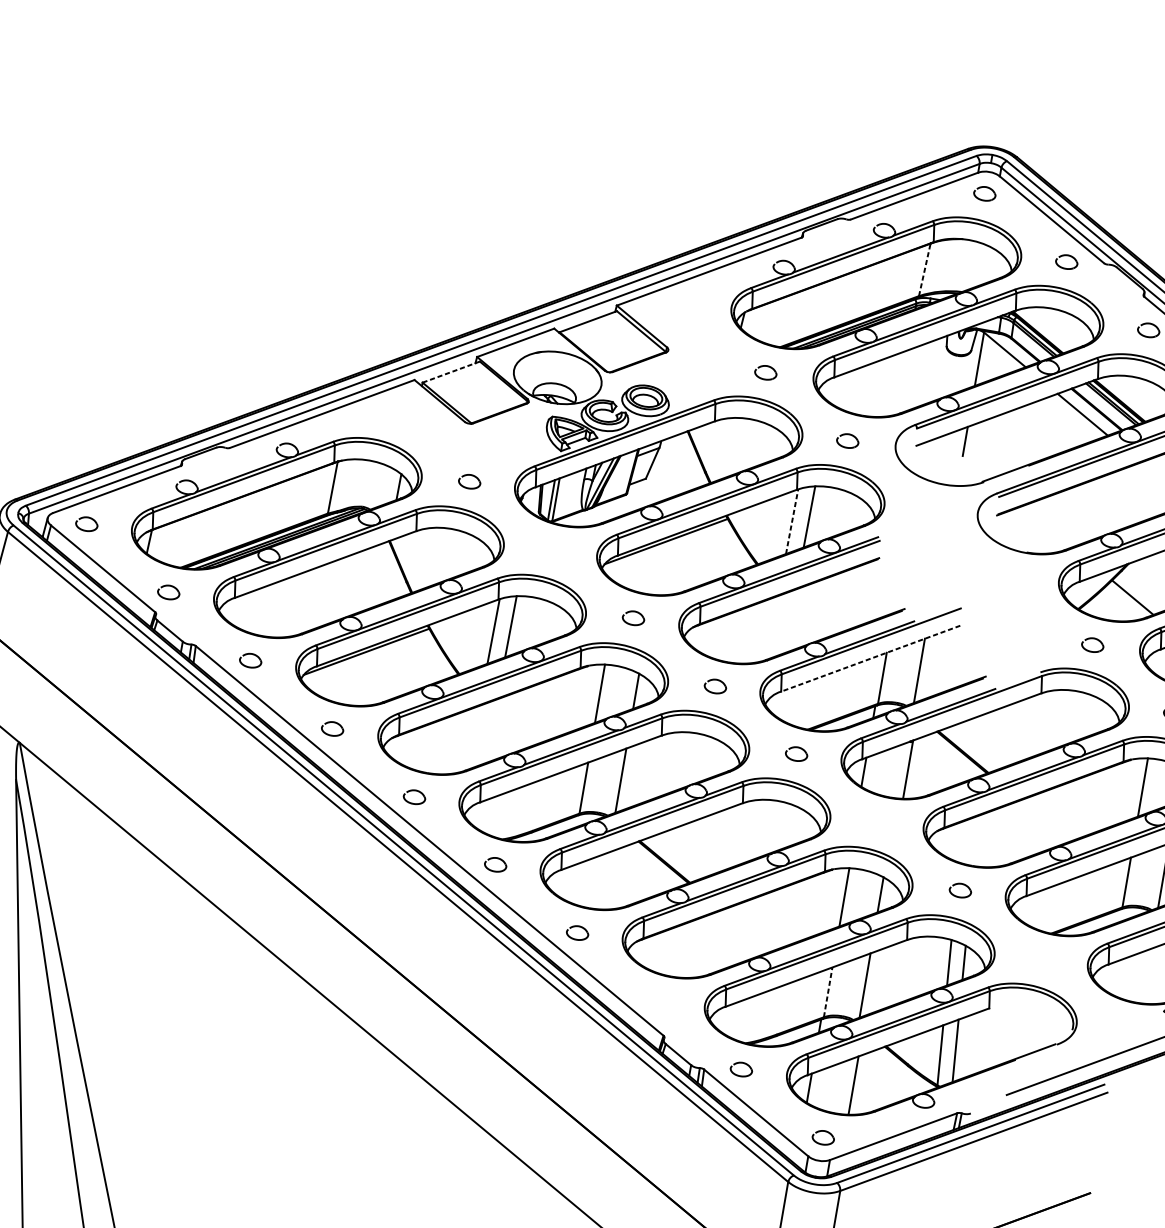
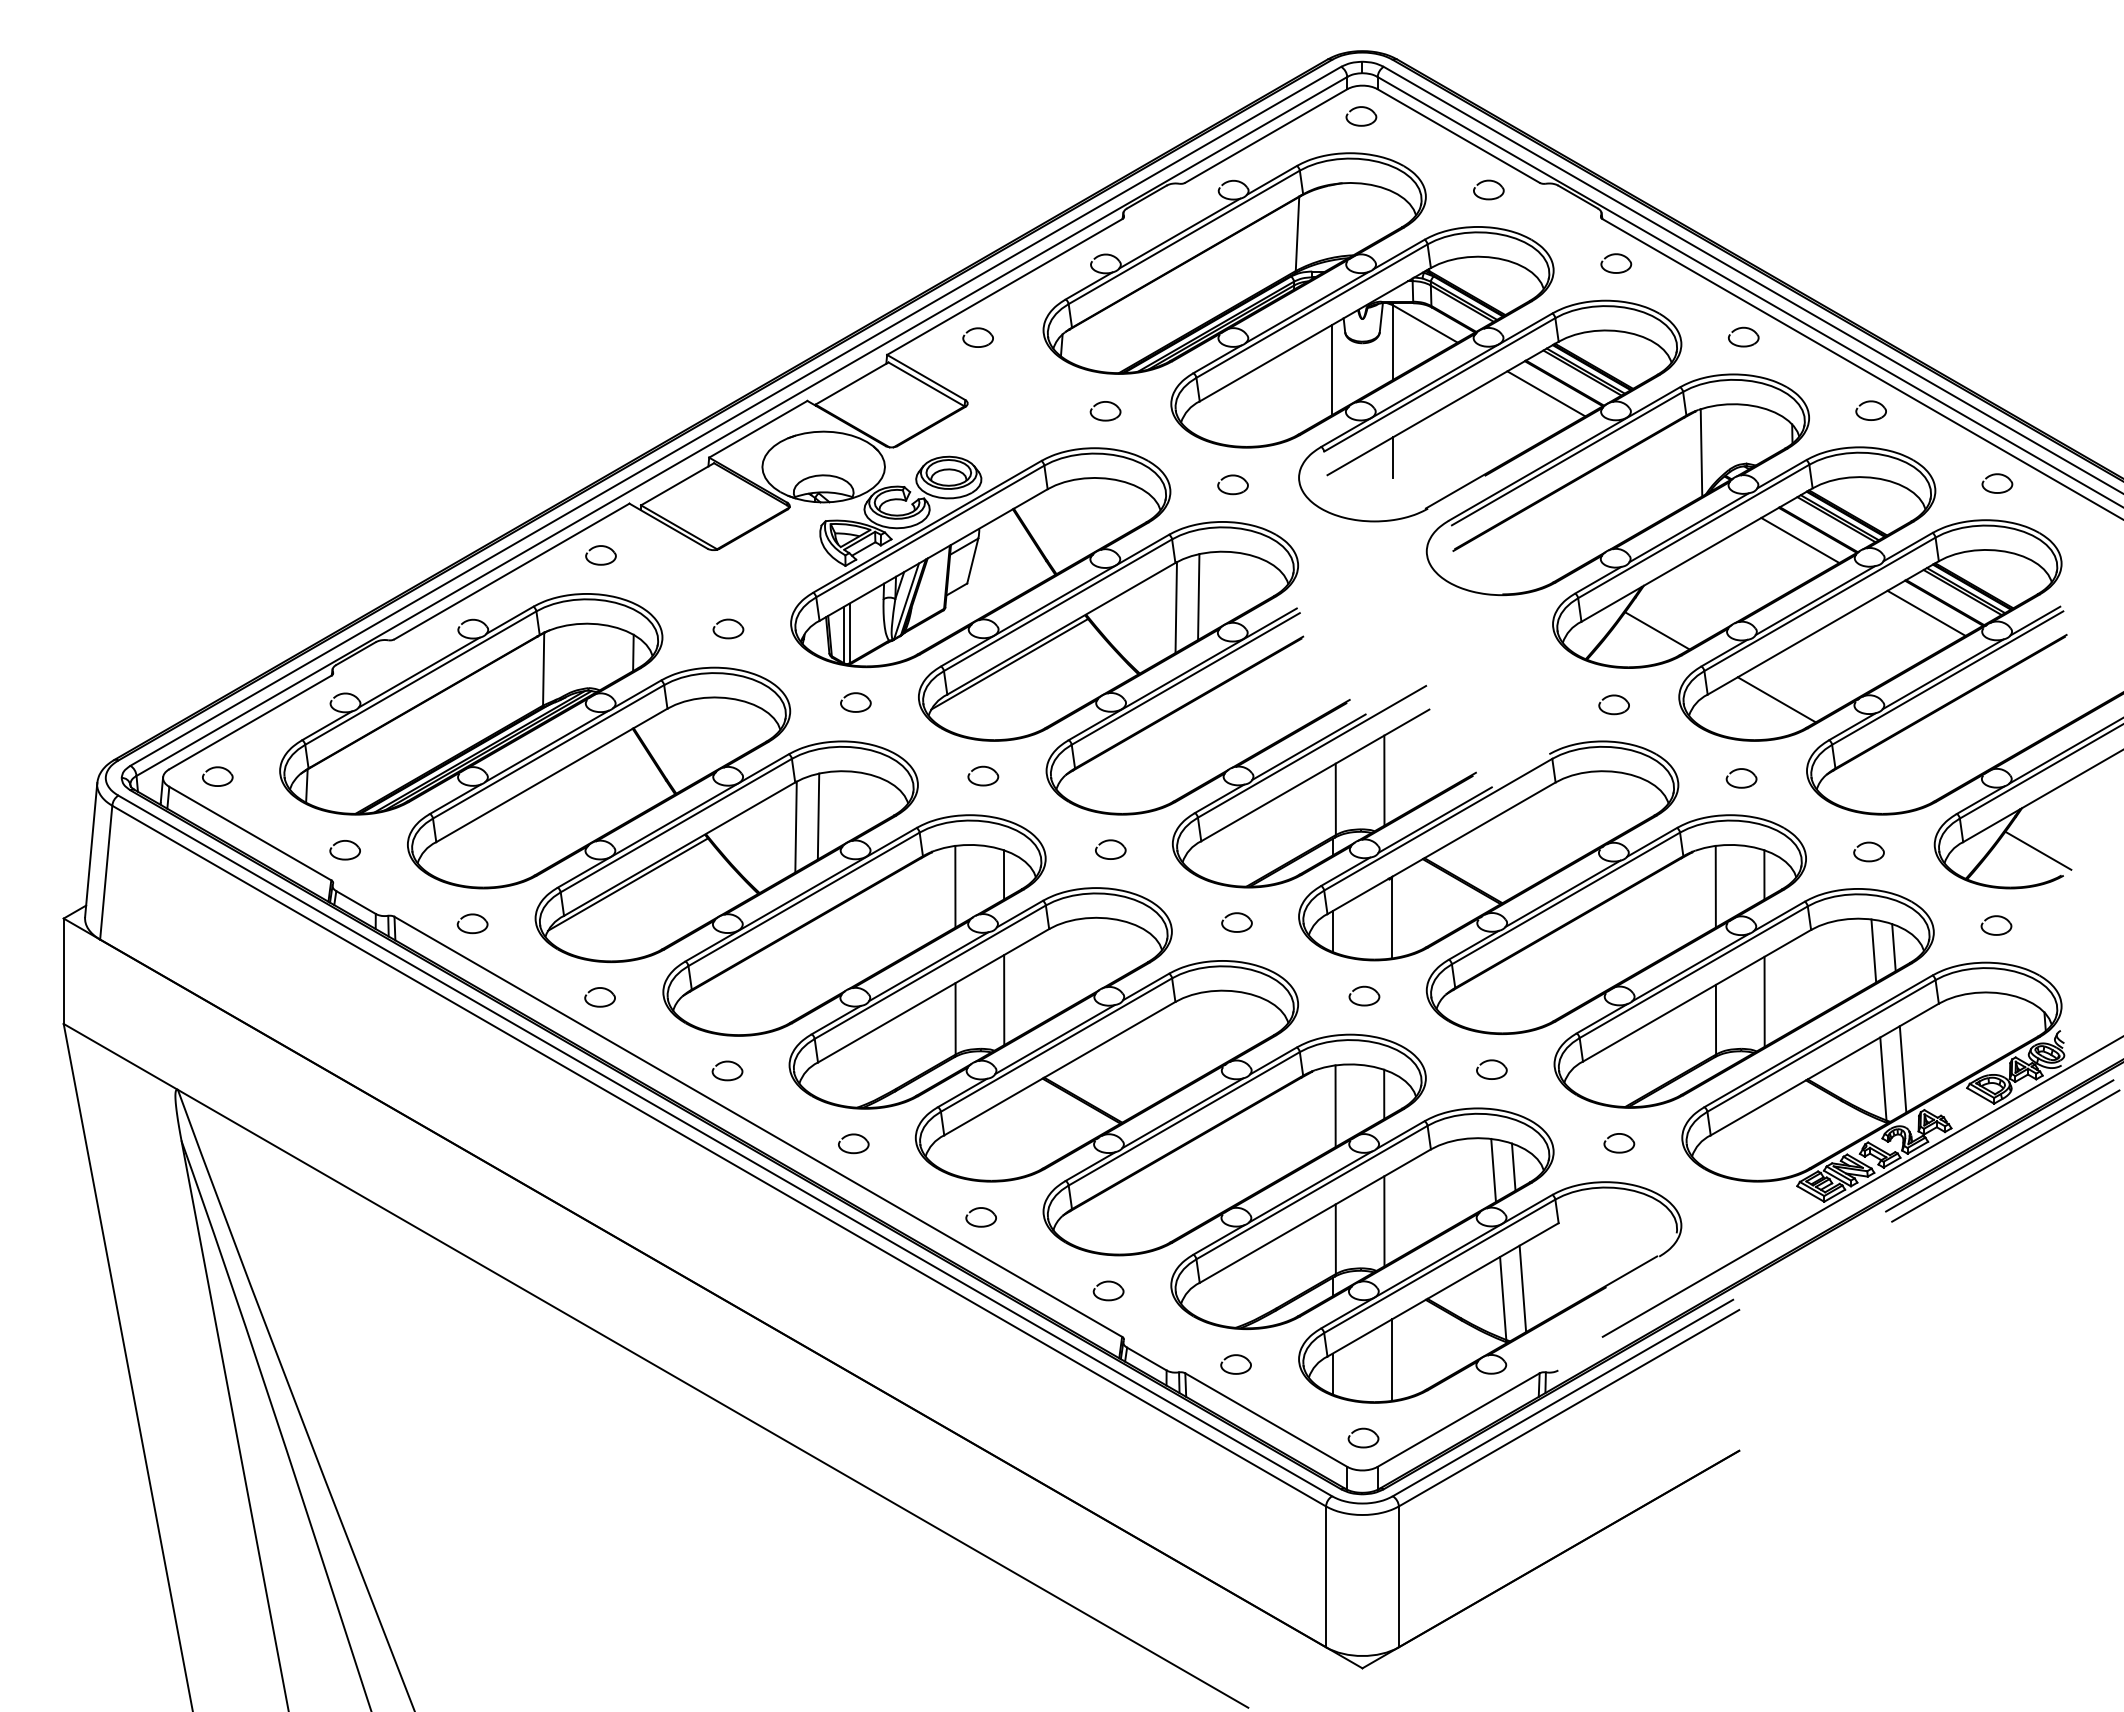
line: (924, 269) -> (1297, 233), dashed -> solid
part: (684, 298) -> (977, 329), added
line: (932, 371) -> (1332, 370), added
line: (451, 372) -> (677, 484), dashed -> solid
part: (386, 419) -> (600, 563), added
line: (792, 521) -> (1176, 607), dashed -> solid
part: (552, 544) -> (855, 694), added
line: (870, 658) -> (1315, 775), dashed -> solid
part: (879, 816) -> (1364, 987), added
part: (1041, 964) -> (1619, 1151), added
line: (827, 992) -> (1335, 1239), dashed -> solid
part: (660, 995) -> (1108, 1282), added

